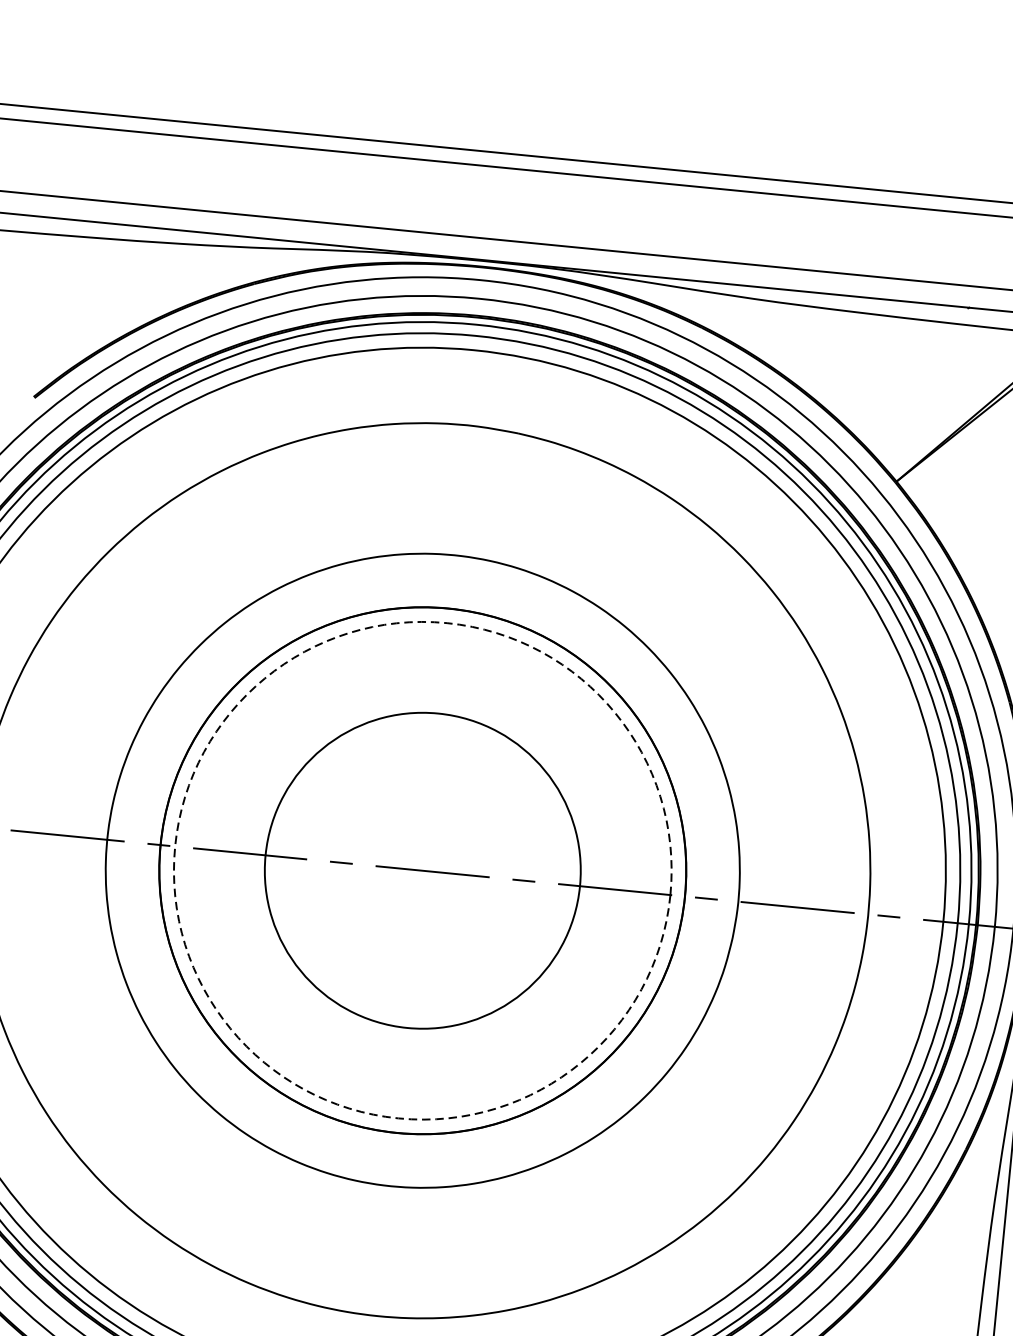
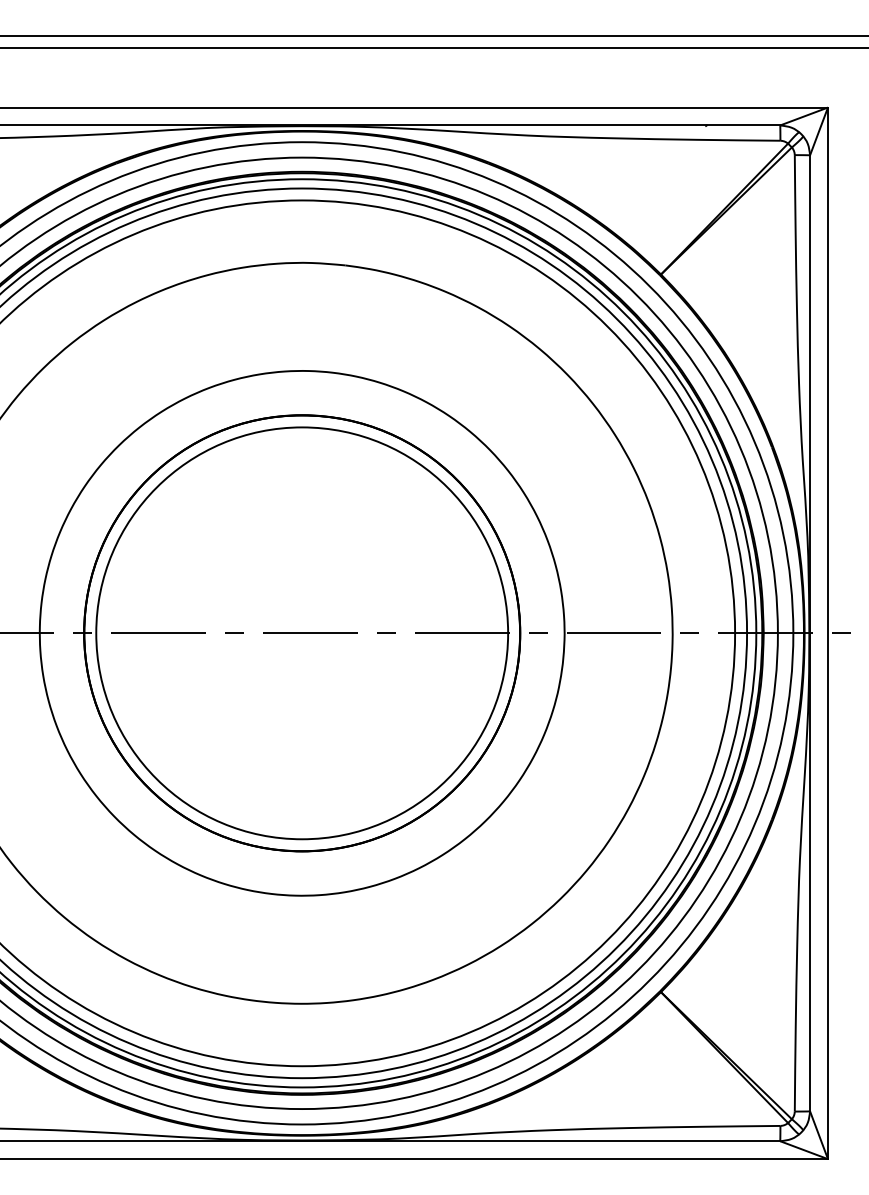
circle: (423, 870) -> (302, 633), dashed -> solid
circle: (423, 870) -> (302, 633), size x1.67

